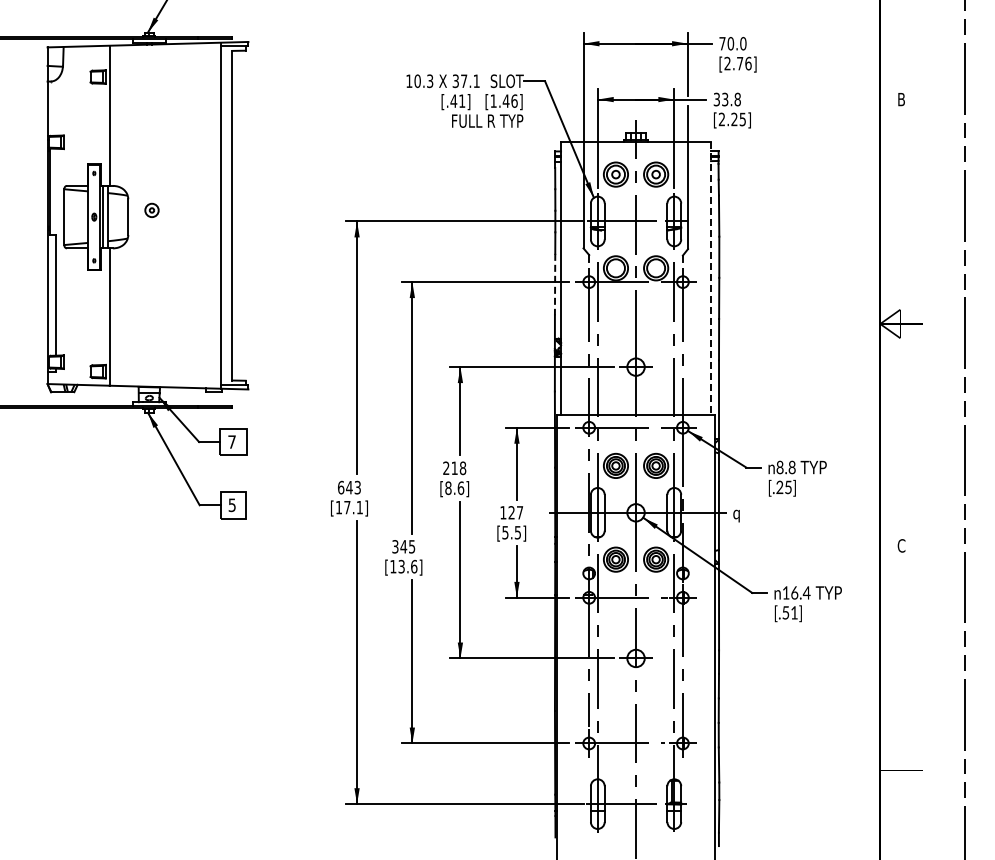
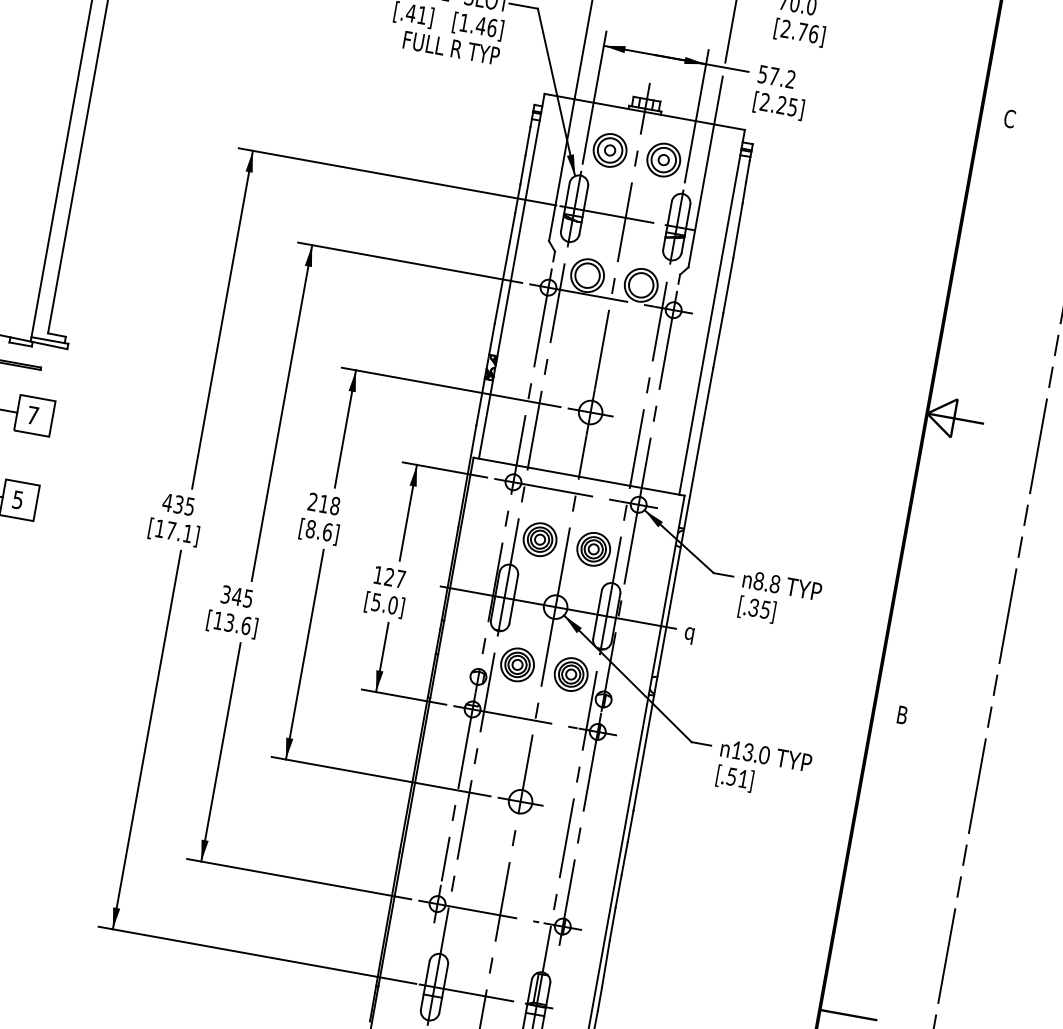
text: (727, 99) -> (777, 76), 33.8 -> 57.2
text: (901, 99) -> (1009, 118), B -> C
line: (711, 278) -> (712, 312), dashed -> solid
line: (555, 284) -> (502, 282), dashed -> solid
text: (348, 487) -> (177, 504), 643 -> 435
text: (779, 489) -> (752, 610), [.25] -> [.35]
text: (517, 532) -> (392, 604), [5.5] -> [5.0]
text: (901, 545) -> (902, 714), C -> B
text: (800, 592) -> (756, 753), 16.4 -> 13.0

